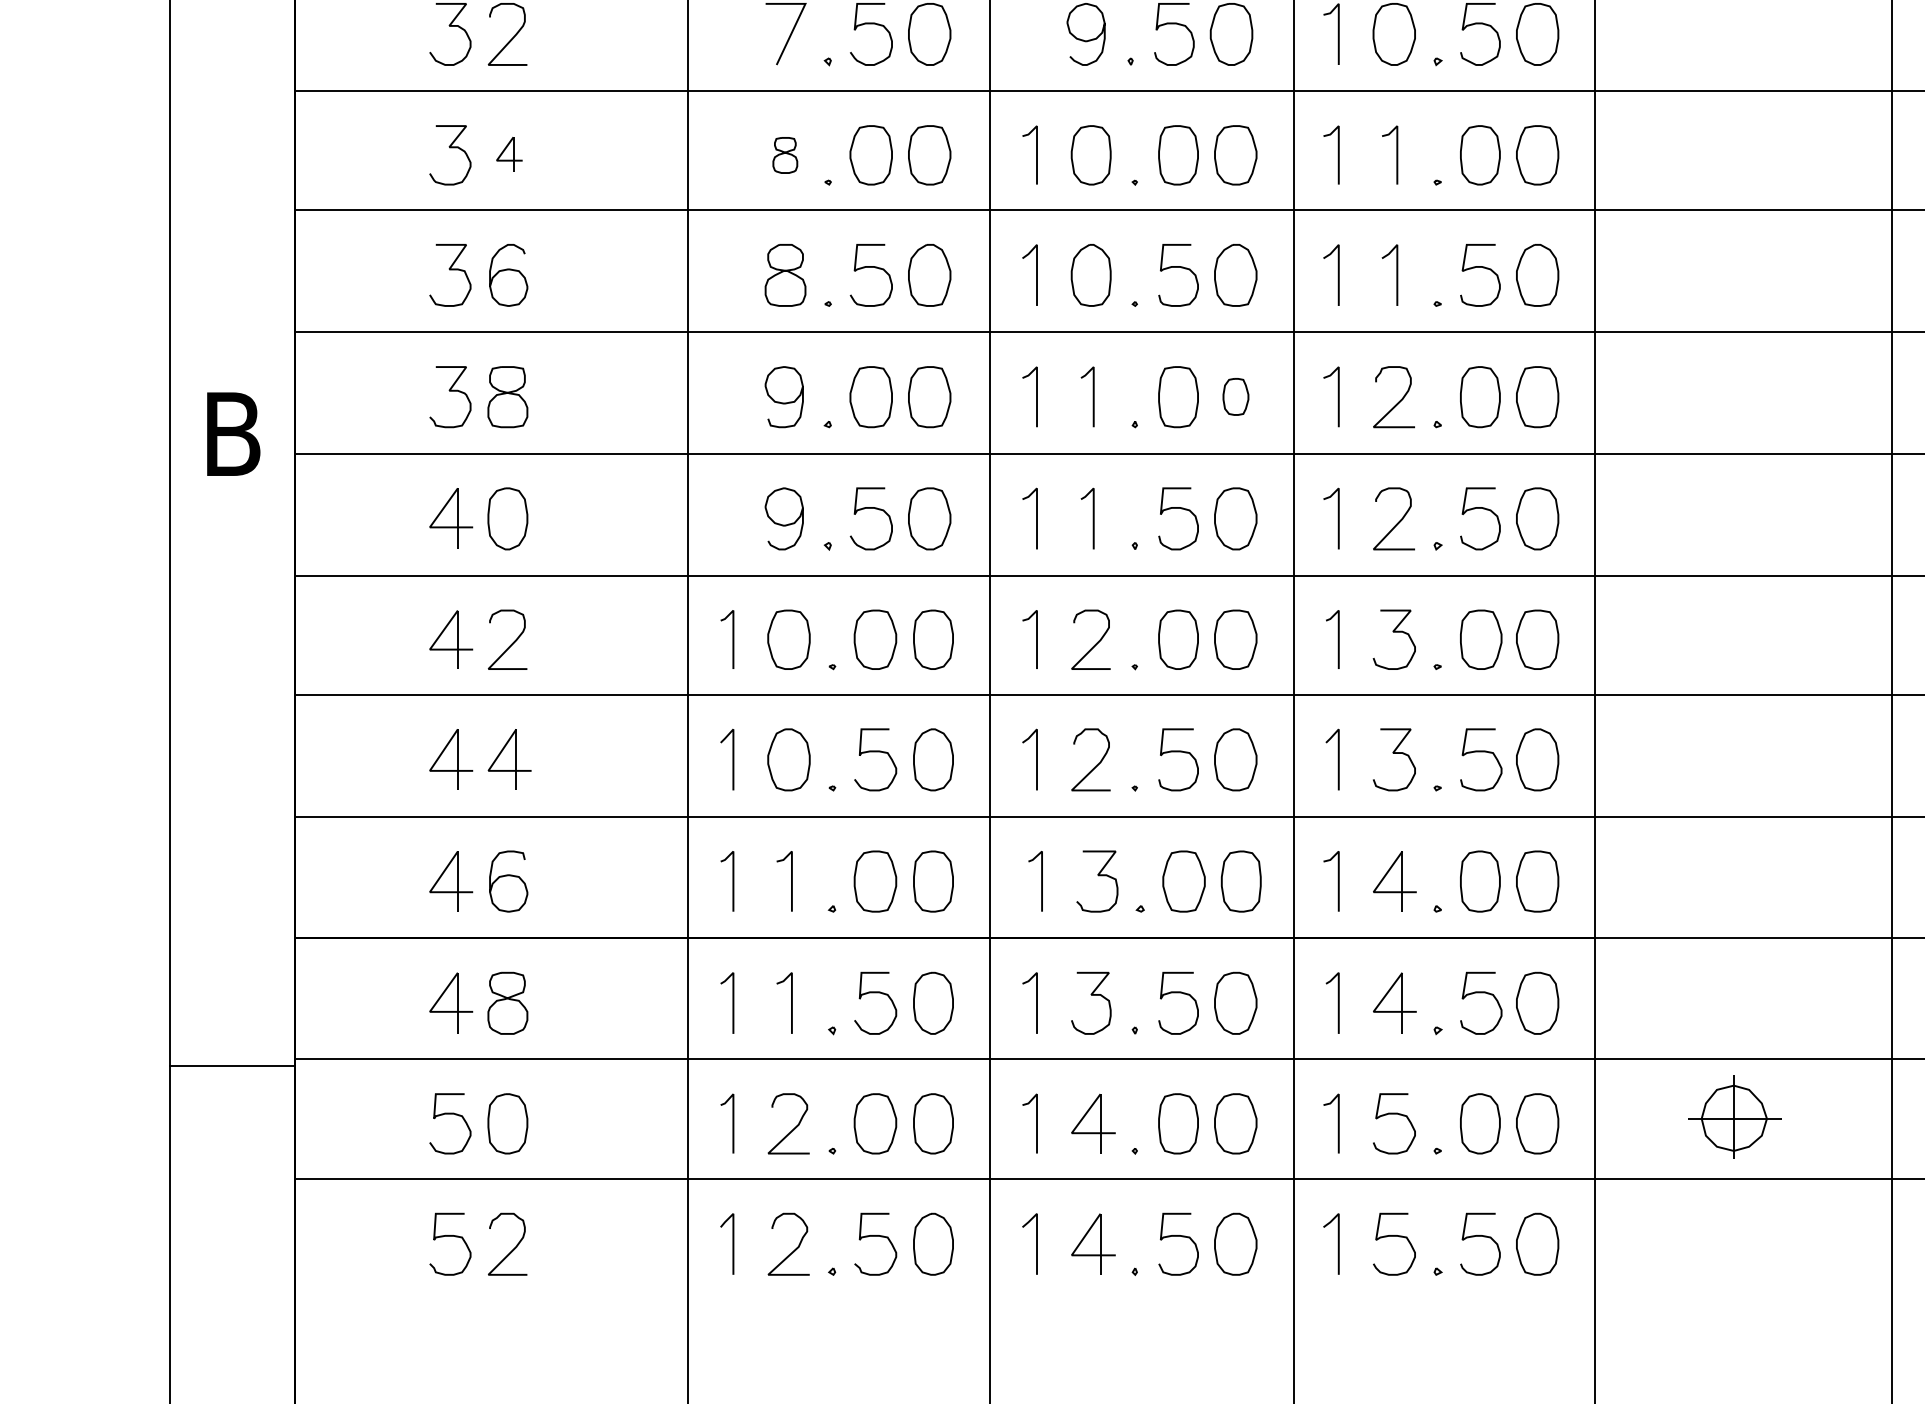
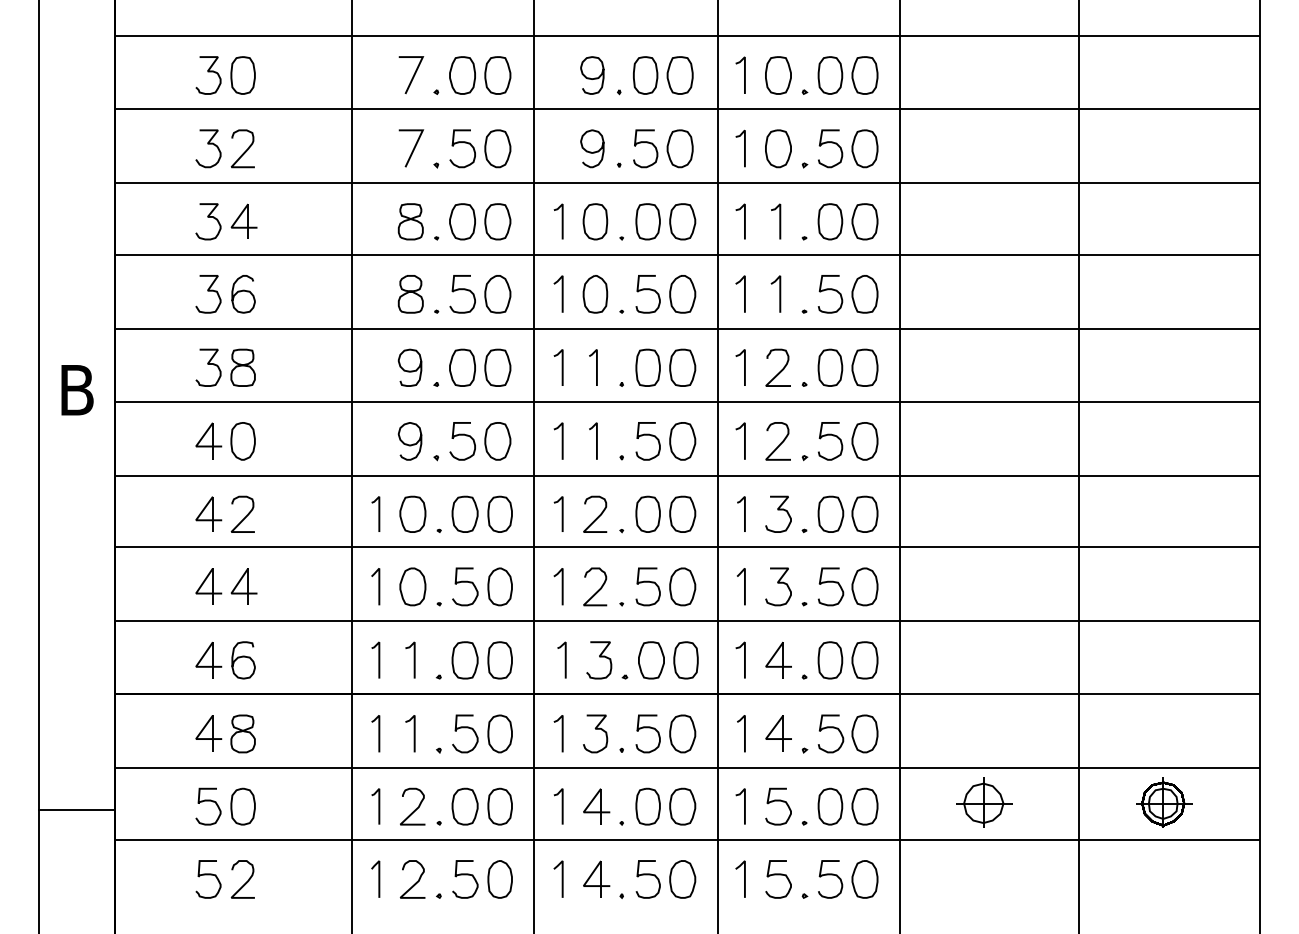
part: (508, 153) -> (243, 220), size x1.67
part: (785, 154) -> (410, 221), size x1.67
part: (1235, 396) -> (682, 367), size x1.67
line: (231, 1065) -> (76, 809), moved

